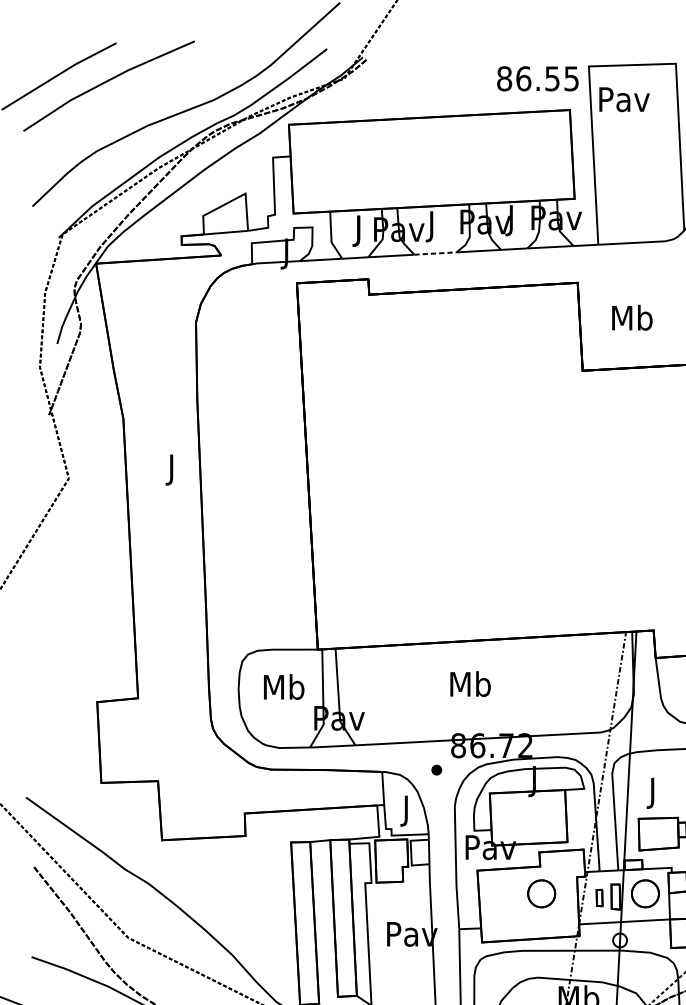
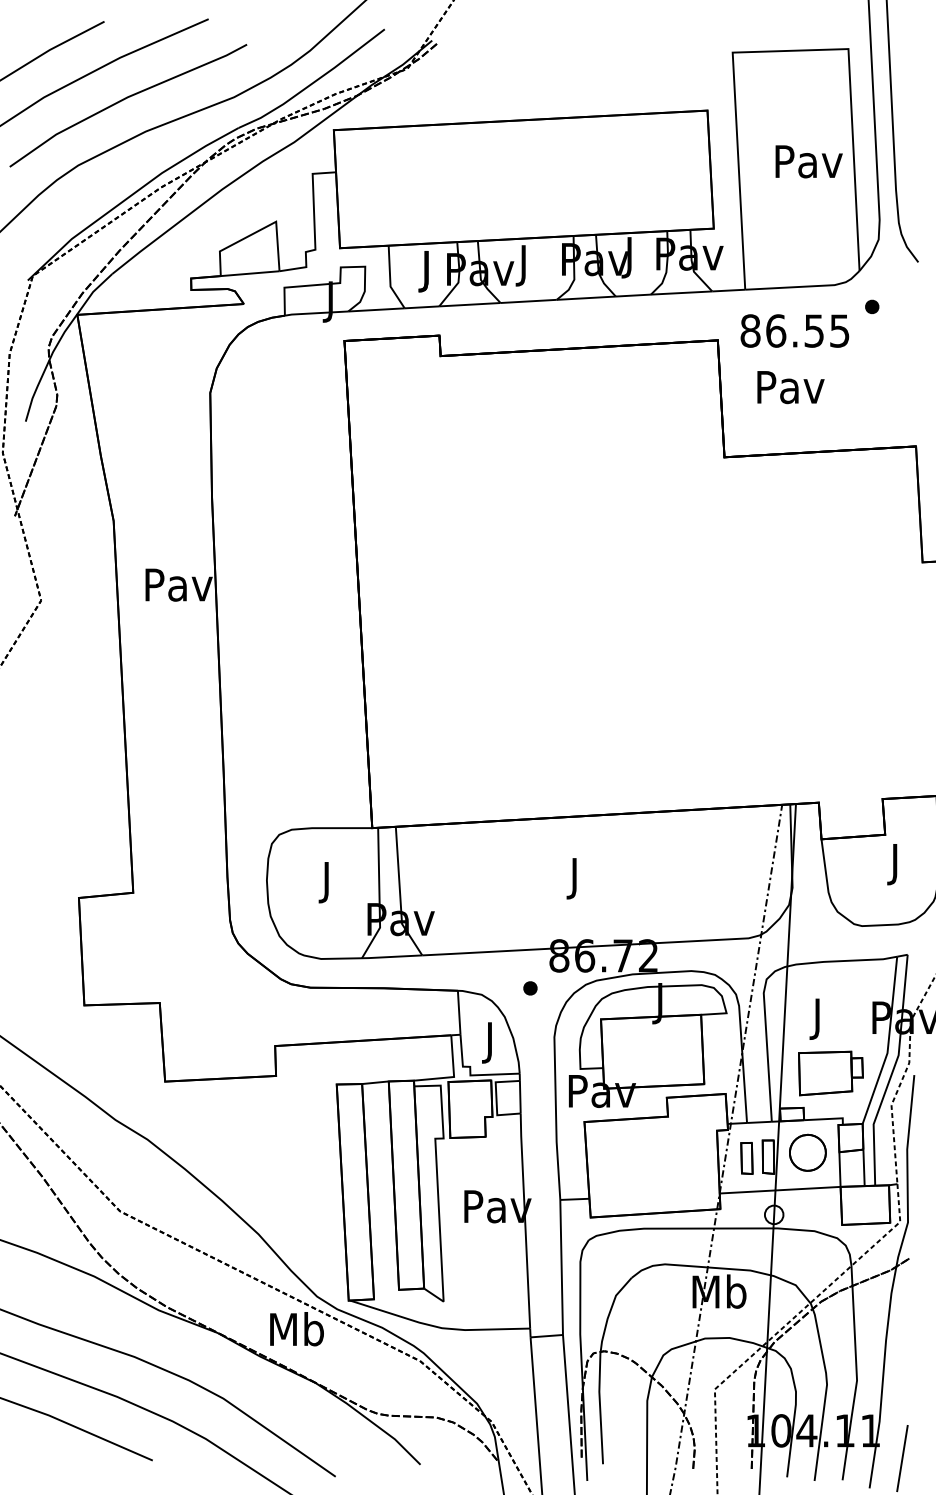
text: (537, 78) -> (794, 330), moved
text: (624, 99) -> (808, 161), moved
line: (131, 102) -> (124, 100), added
line: (436, 253) -> (529, 301), dashed -> solid
text: (632, 317) -> (790, 386), Mb -> Pav
text: (172, 470) -> (178, 589), J -> Pav
text: (470, 686) -> (575, 877), Mb -> J
text: (284, 689) -> (327, 881), Mb -> J
part: (541, 893) -> (669, 1152), removed
part: (599, 898) -> (746, 1158), size x1.43

